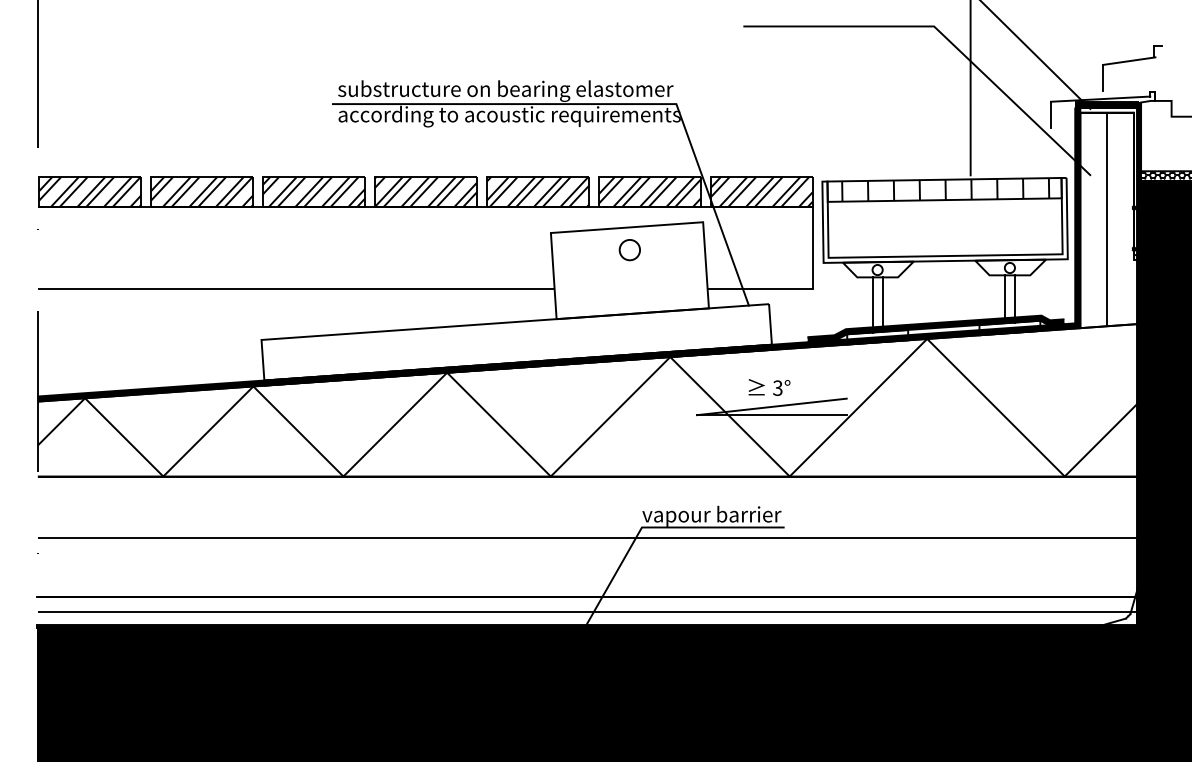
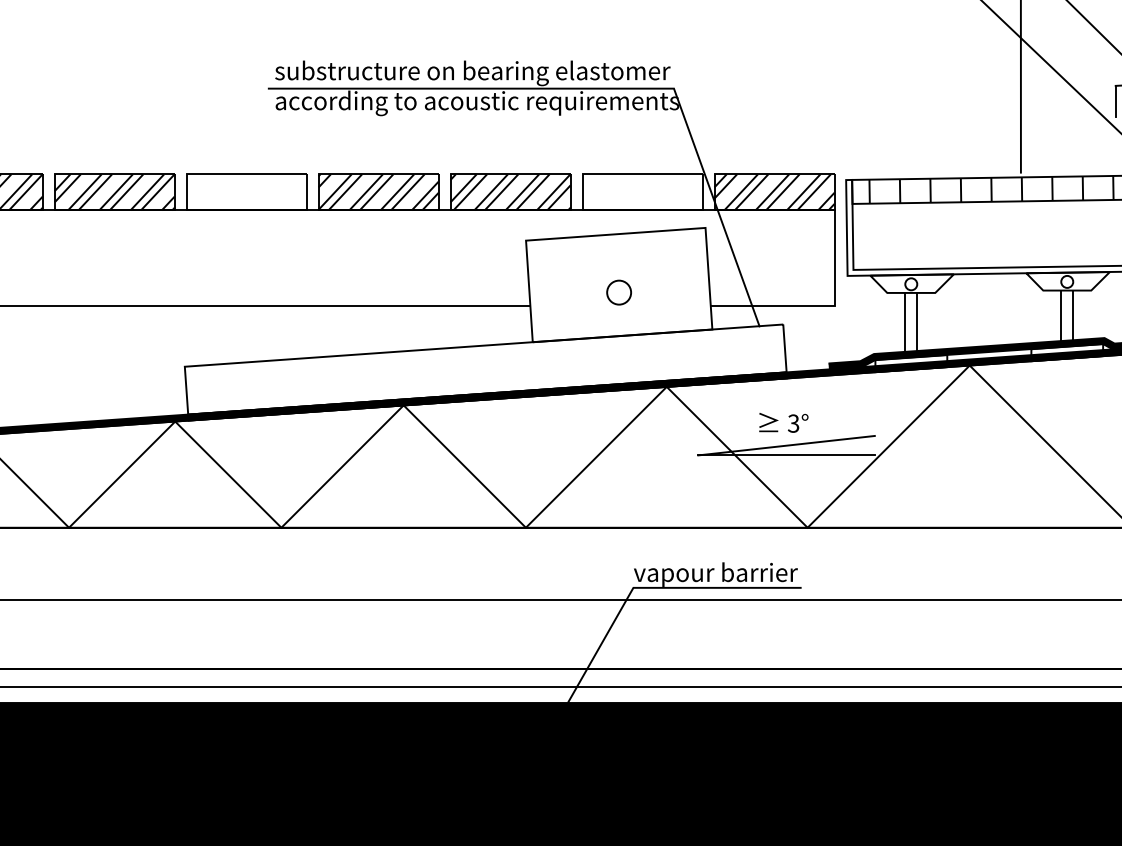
hatch: (313, 191) -> (246, 191), removed
hatch: (649, 191) -> (642, 191), removed
circle: (629, 250) -> (618, 293), moved

